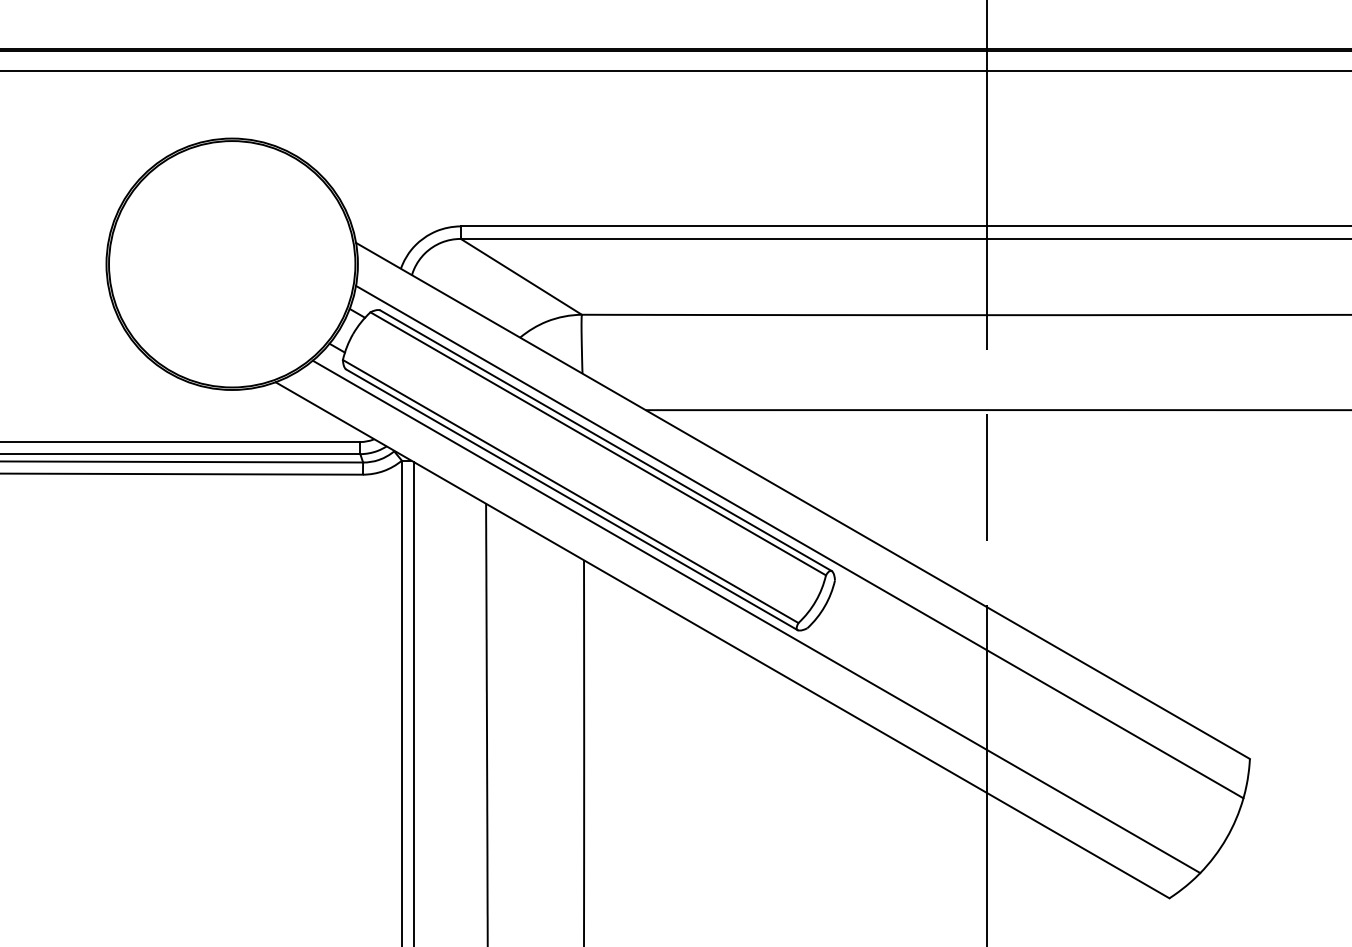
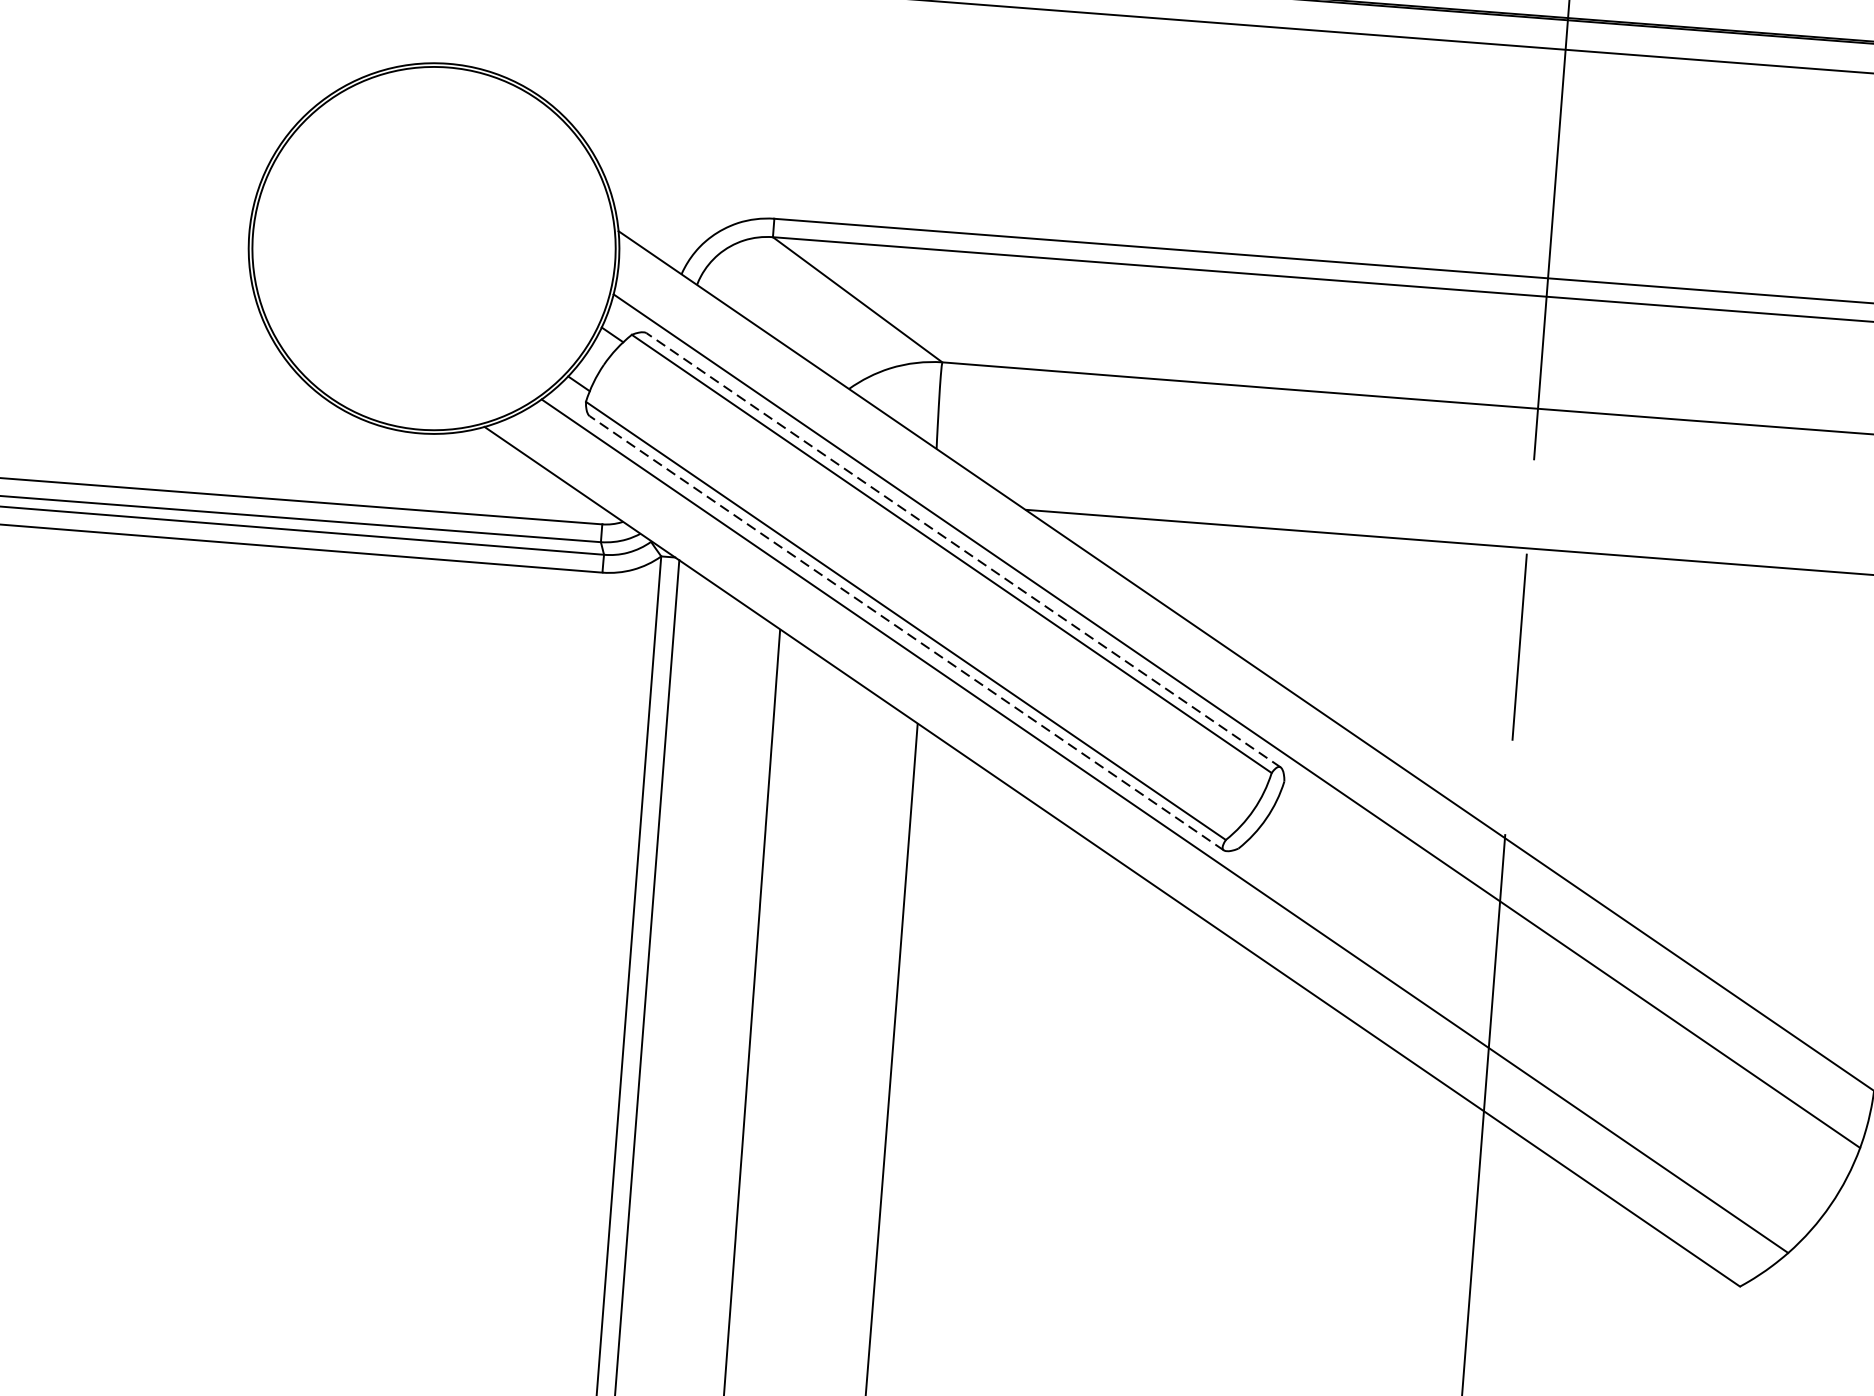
line: (606, 440) -> (964, 549), solid -> dashed
line: (571, 499) -> (906, 632), solid -> dashed

